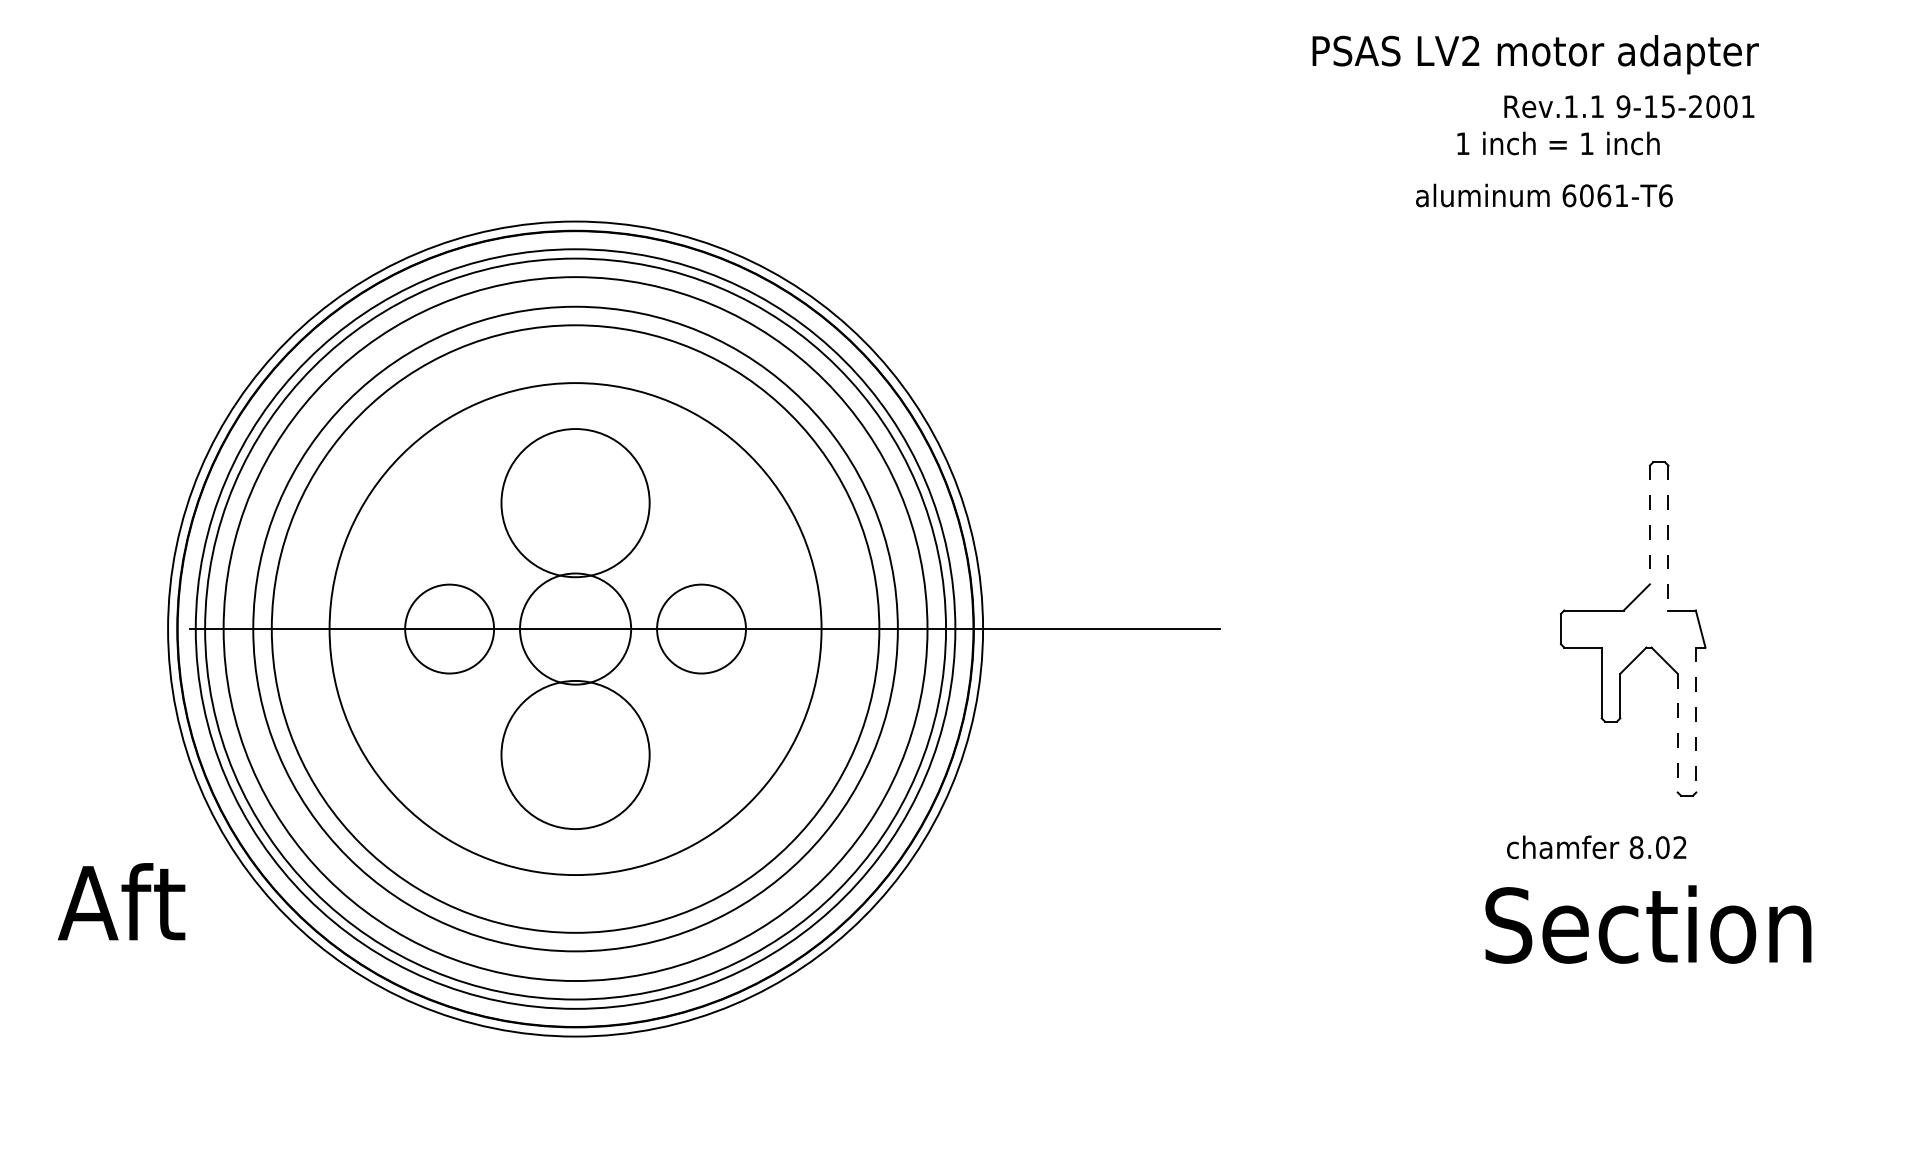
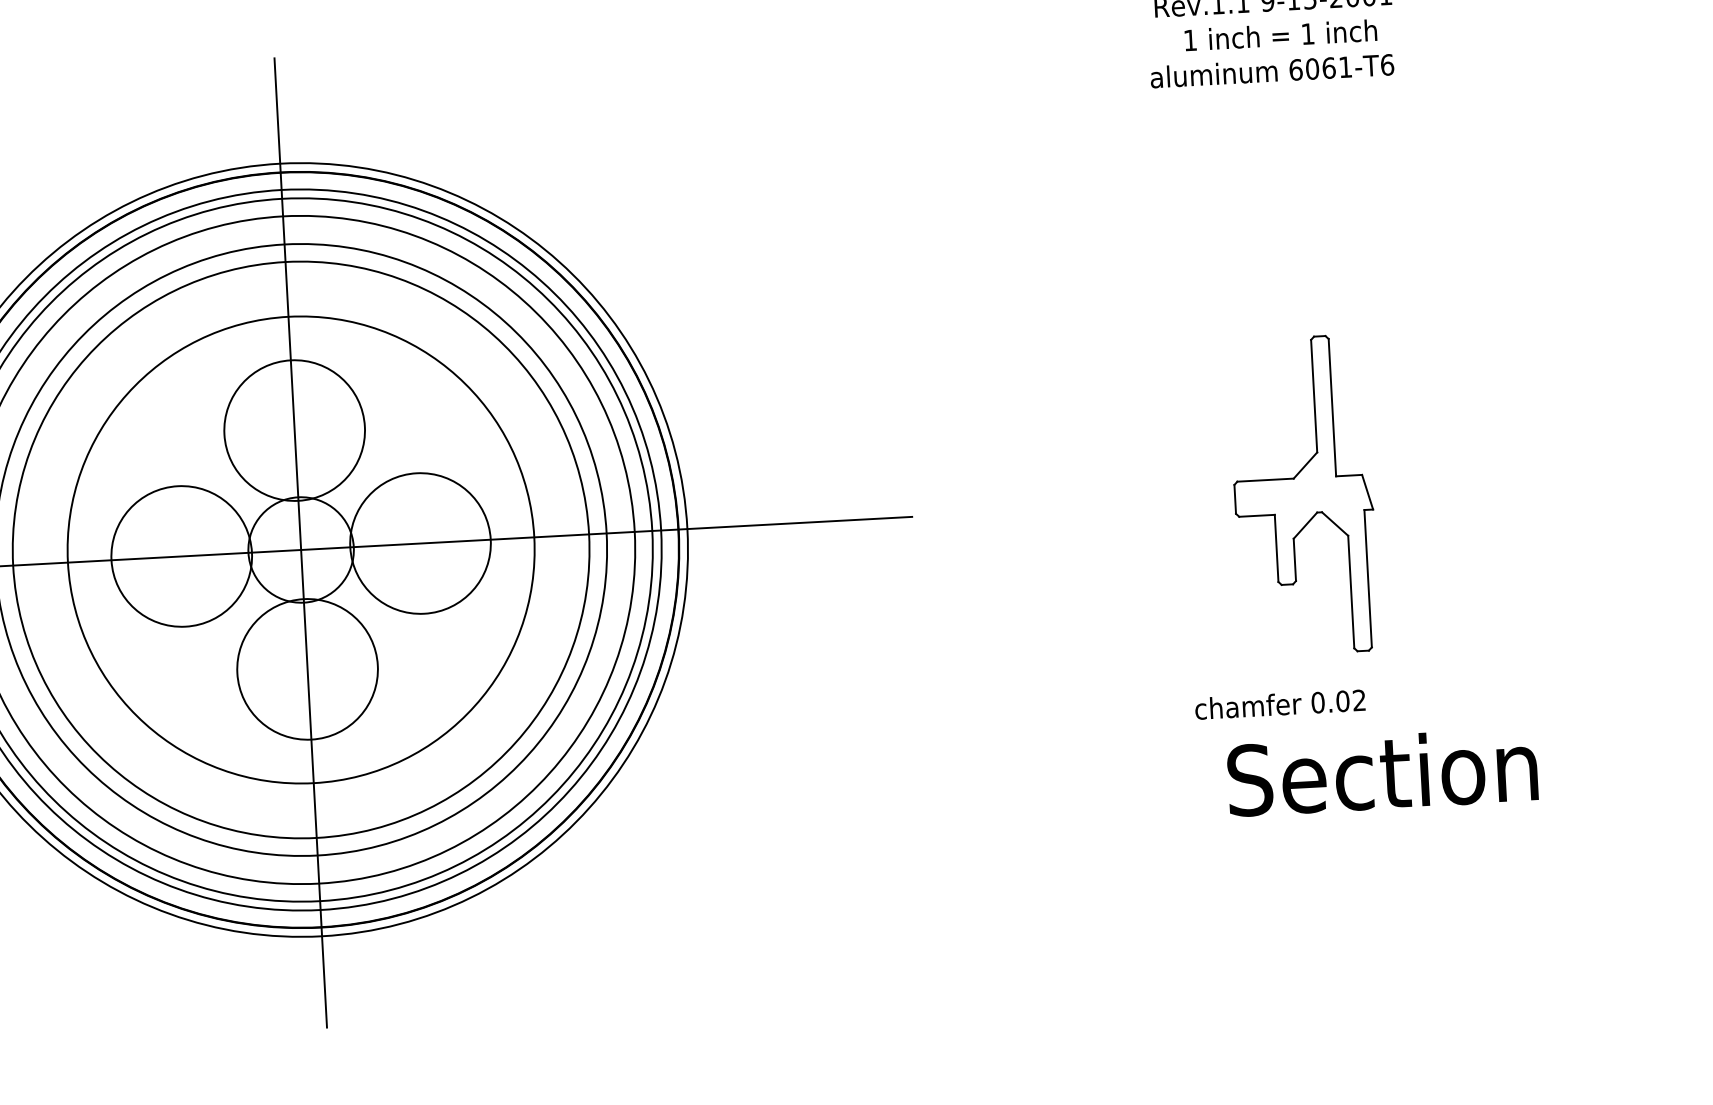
text: (1558, 143) -> (1280, 35), moved
text: (1544, 195) -> (1272, 70), moved
line: (1649, 525) -> (1313, 396), dashed -> solid
line: (1668, 538) -> (1332, 408), dashed -> solid
line: (575, 621) -> (300, 542), added
circle: (449, 628) -> (181, 555), size x1.67
circle: (701, 628) -> (420, 542), size x1.67
line: (1696, 720) -> (1368, 579), dashed -> solid
line: (1677, 733) -> (1351, 592), dashed -> solid
text: (1636, 847) -> (1318, 702), 8.02 -> 0.02
text: (1648, 924) -> (1382, 772), moved

